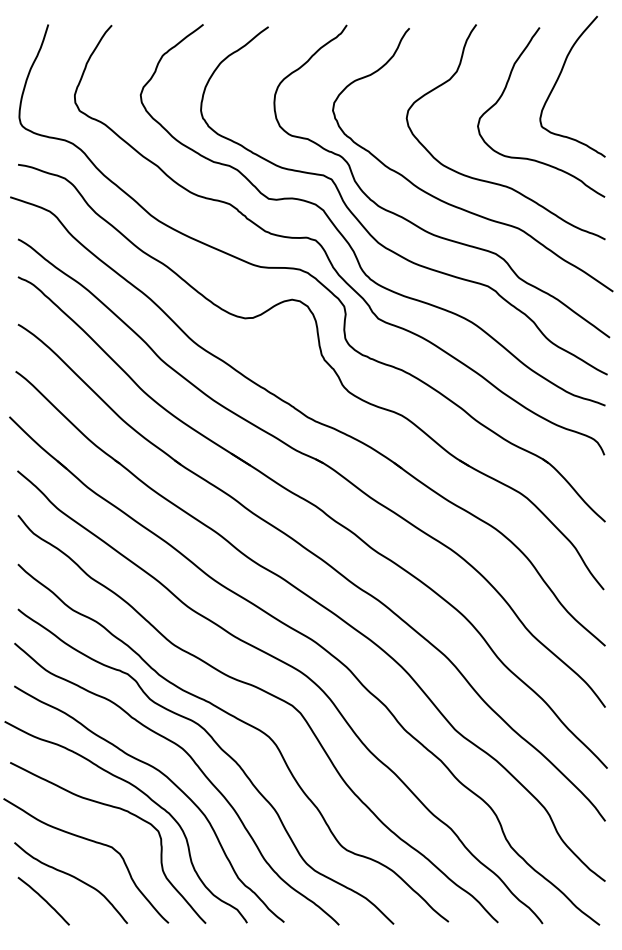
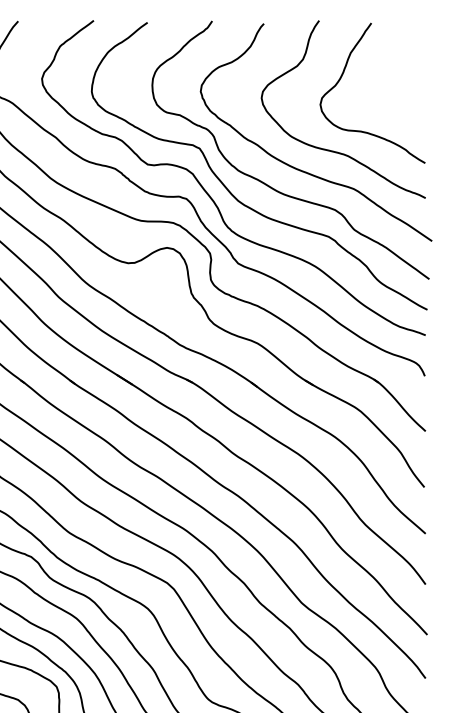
curve: (558, 80) -> (386, 66), removed

